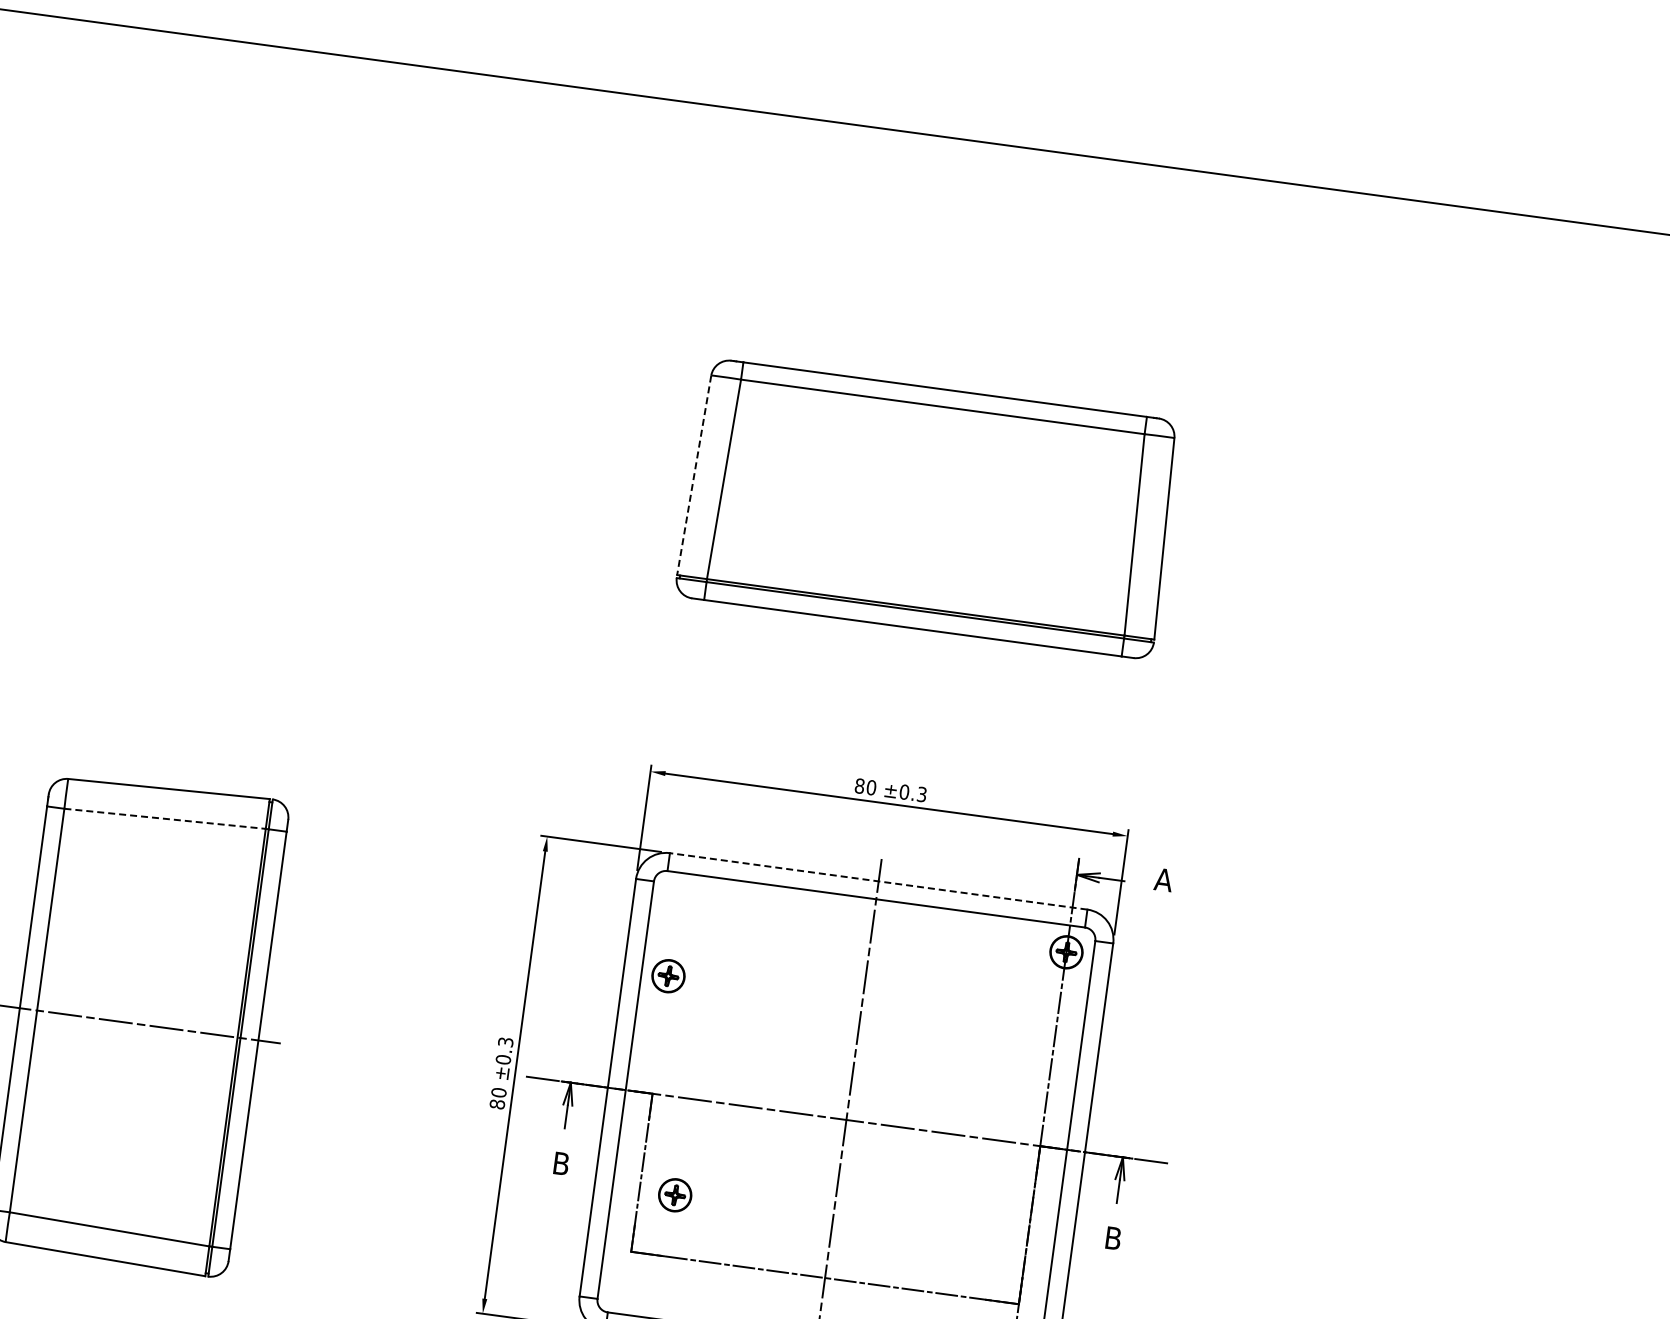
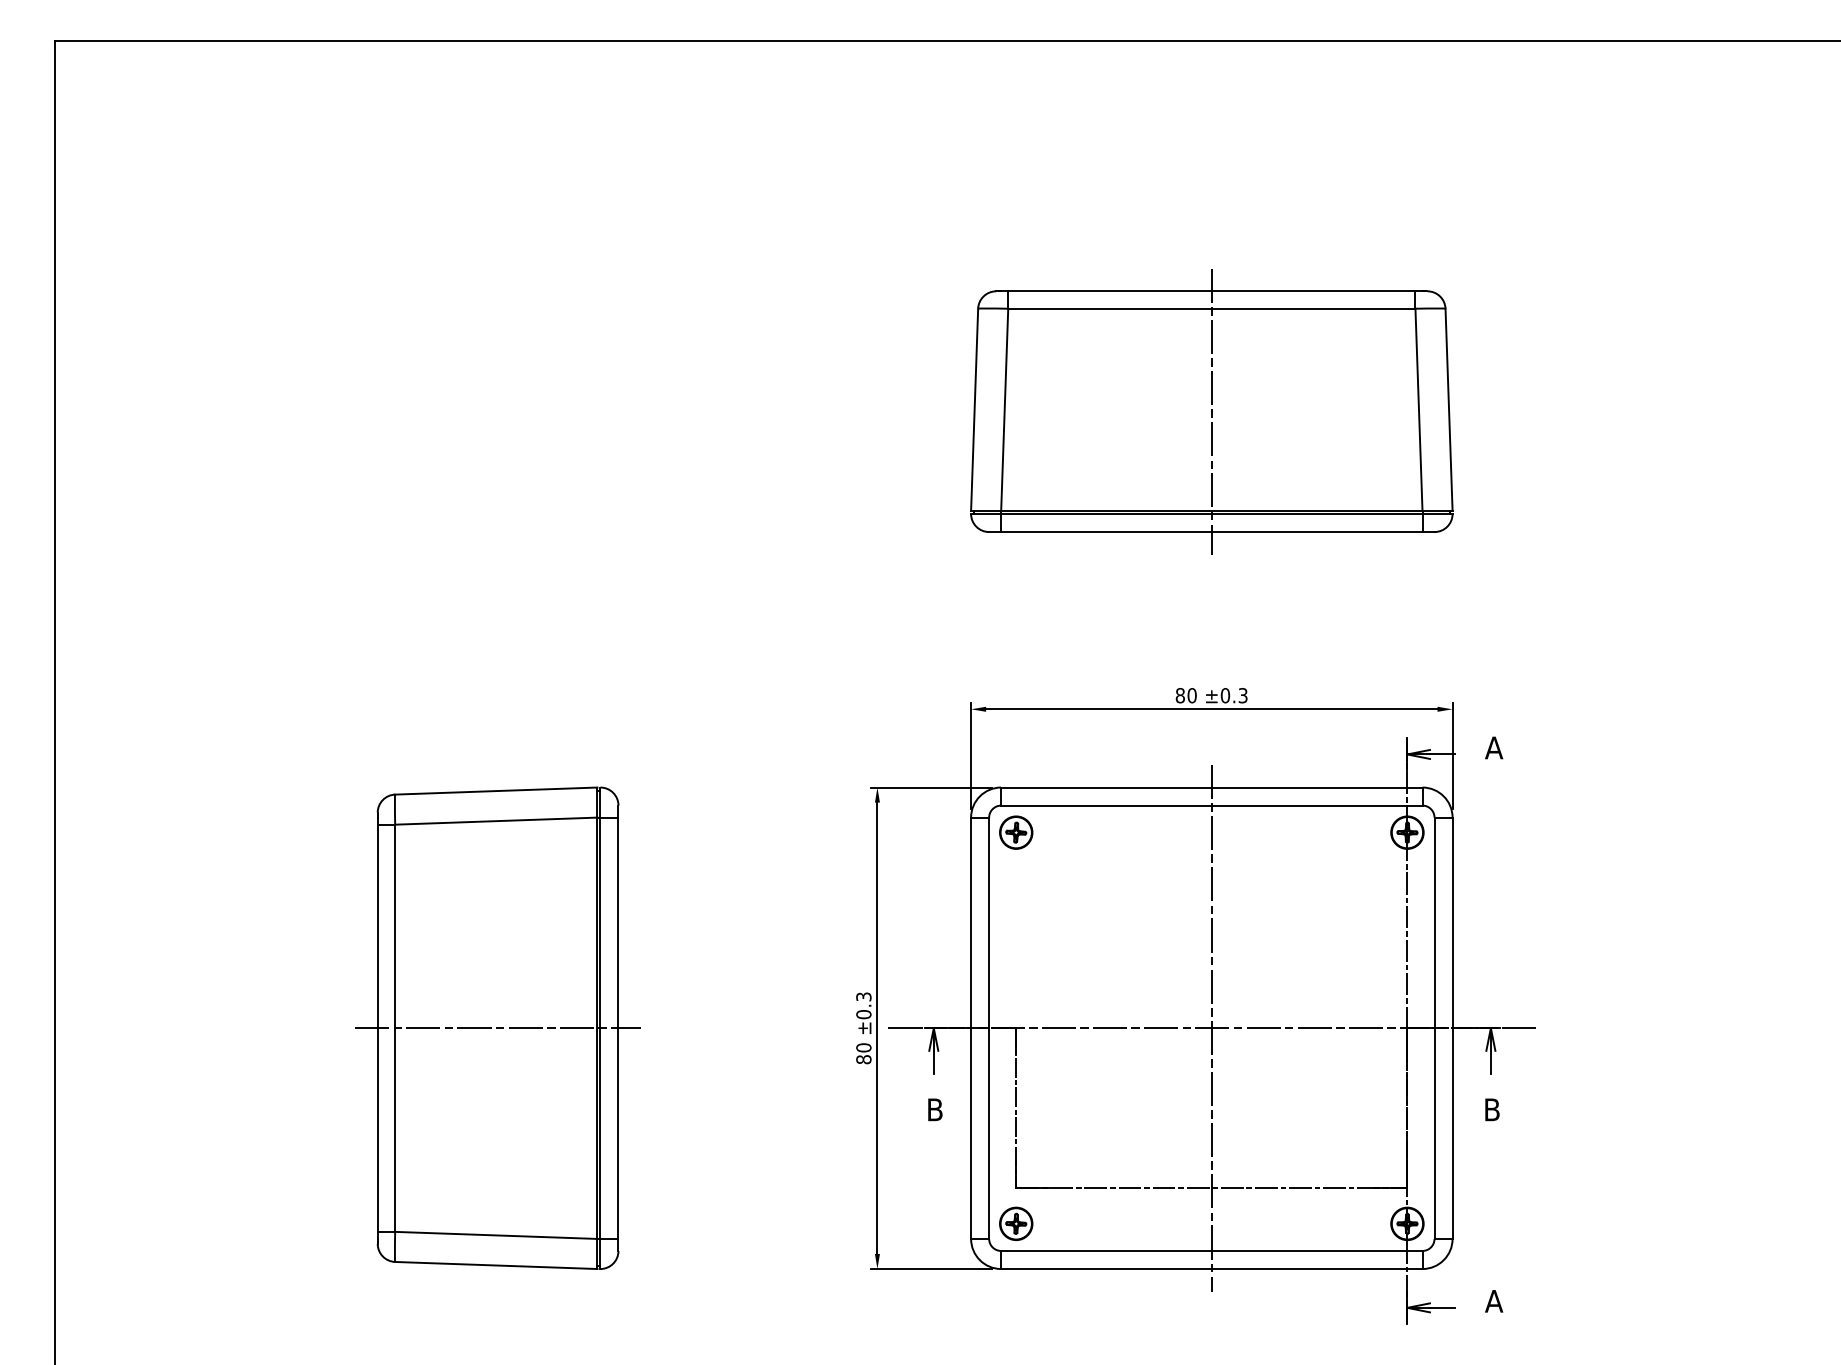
line: (694, 475) -> (974, 410), dashed -> solid
line: (928, 508) -> (1211, 411), added
line: (165, 819) -> (496, 821), dashed -> solid
line: (878, 881) -> (1211, 787), dashed -> solid
part: (668, 976) -> (1016, 832), moved
part: (675, 1194) -> (1016, 1223), moved

